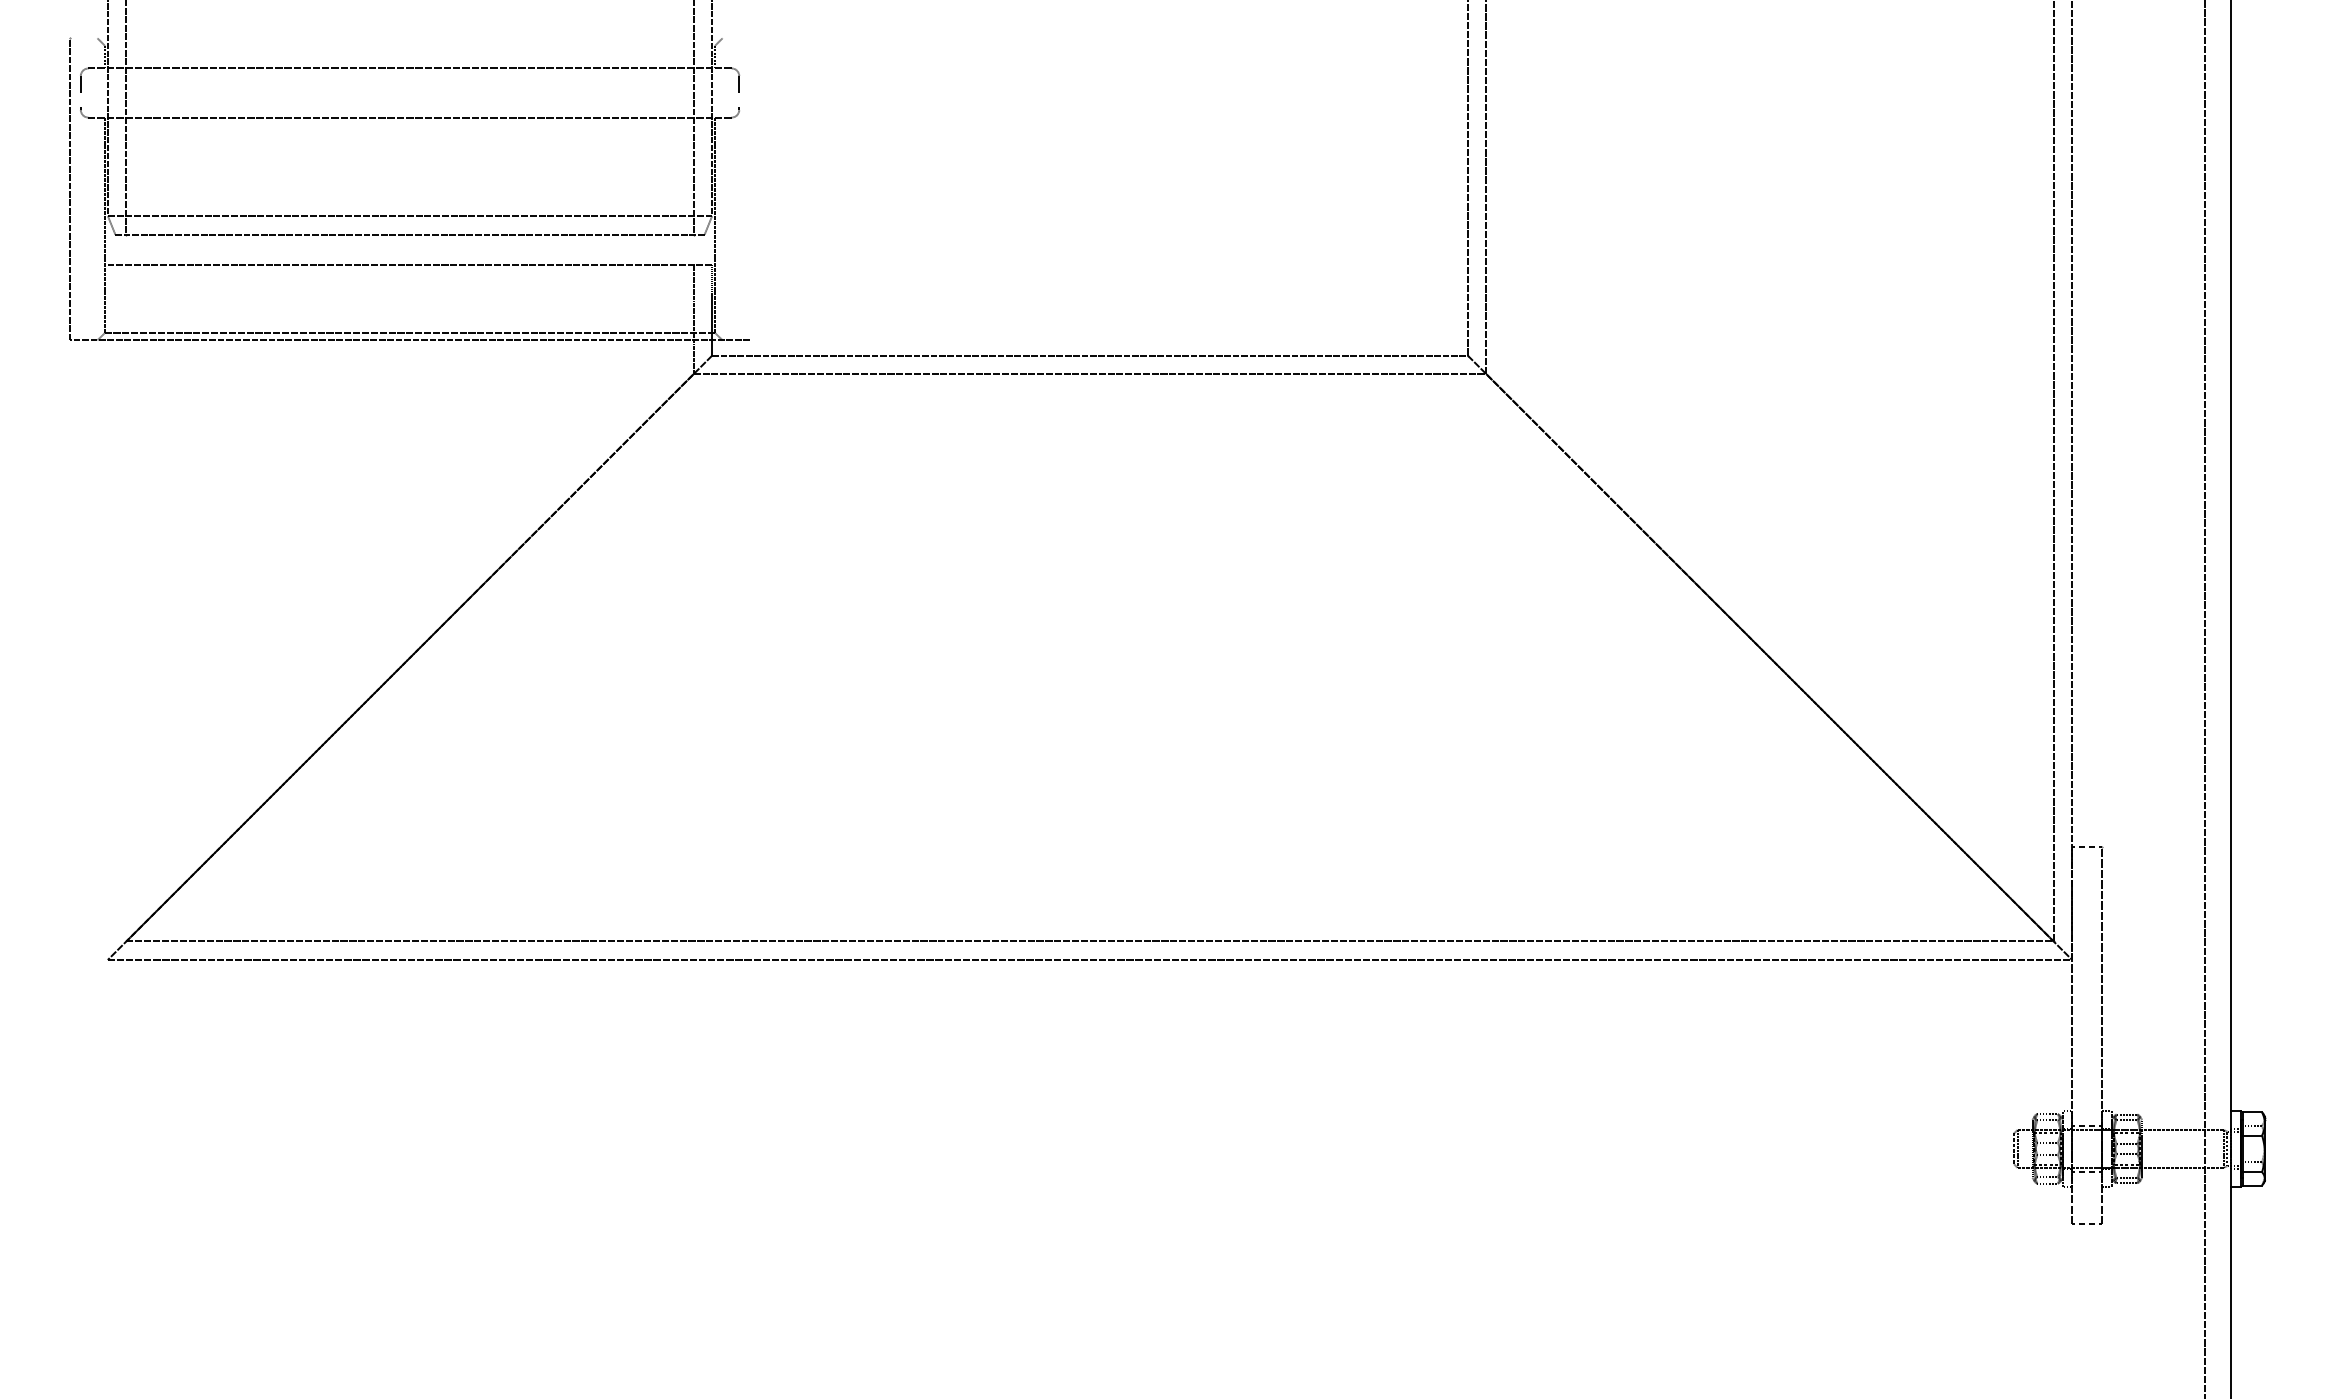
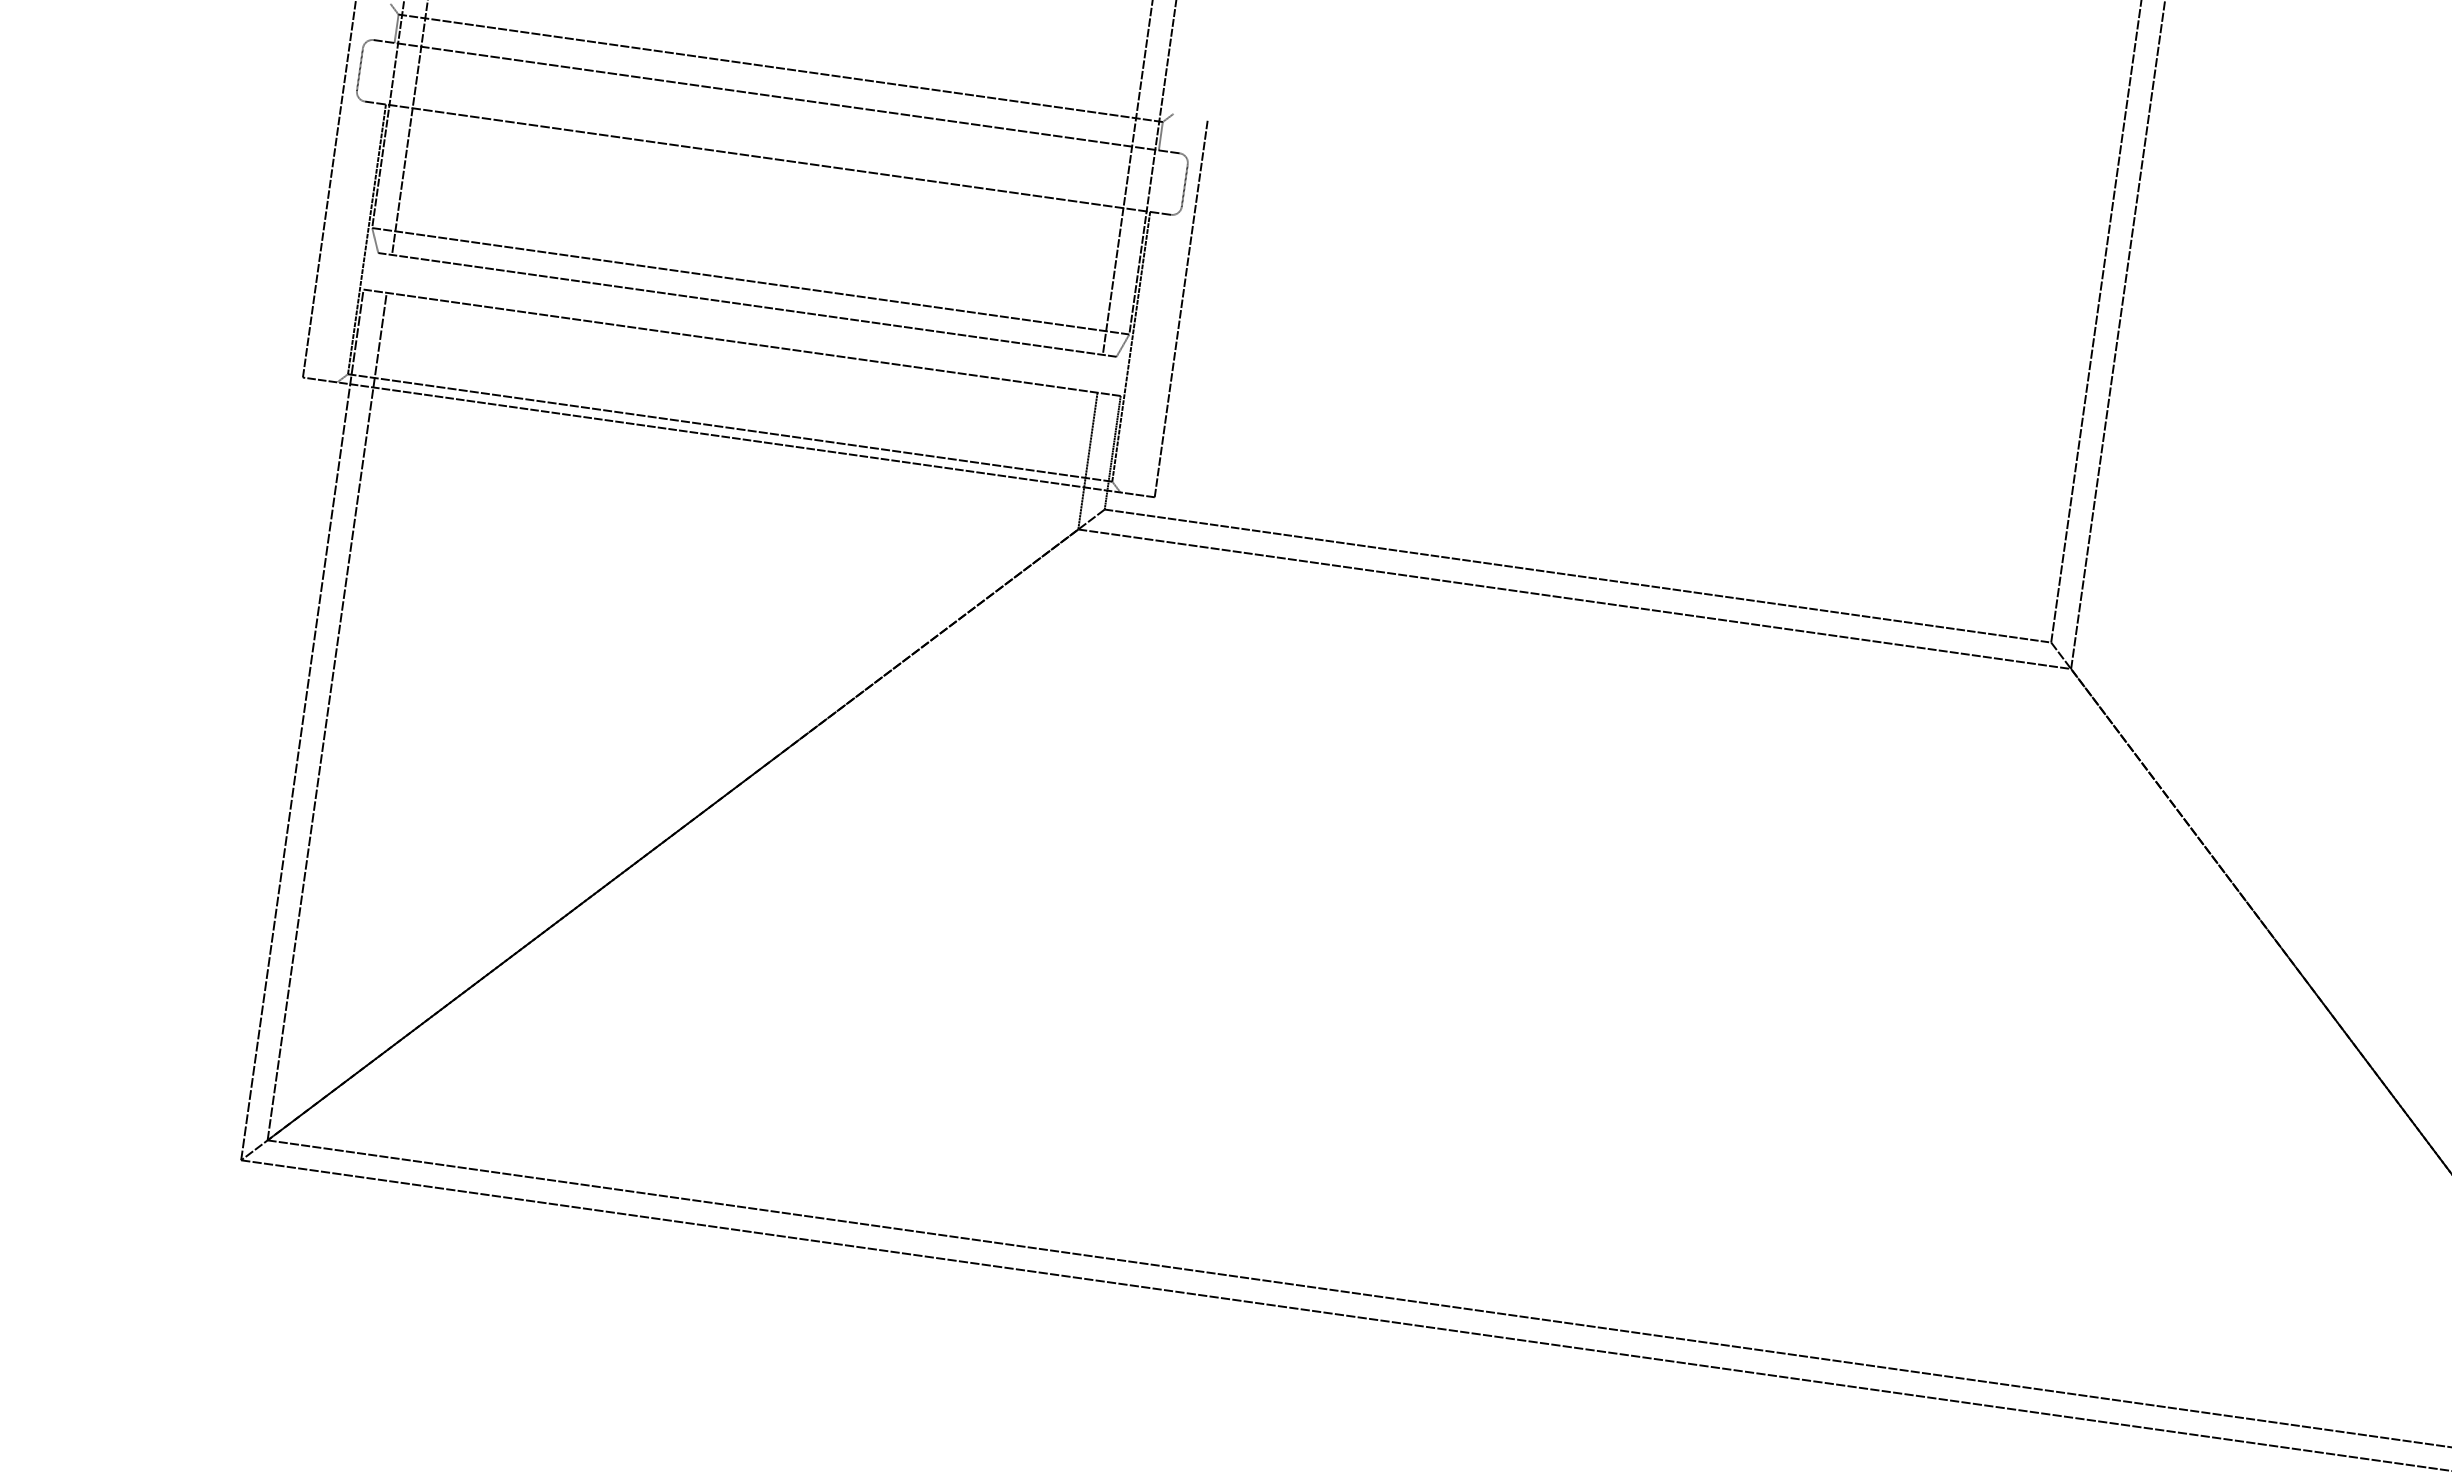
line: (409, 45) -> (780, 67), added
line: (750, 189) -> (1181, 308), added
line: (126, 602) -> (327, 715), added
line: (107, 612) -> (301, 724), added

